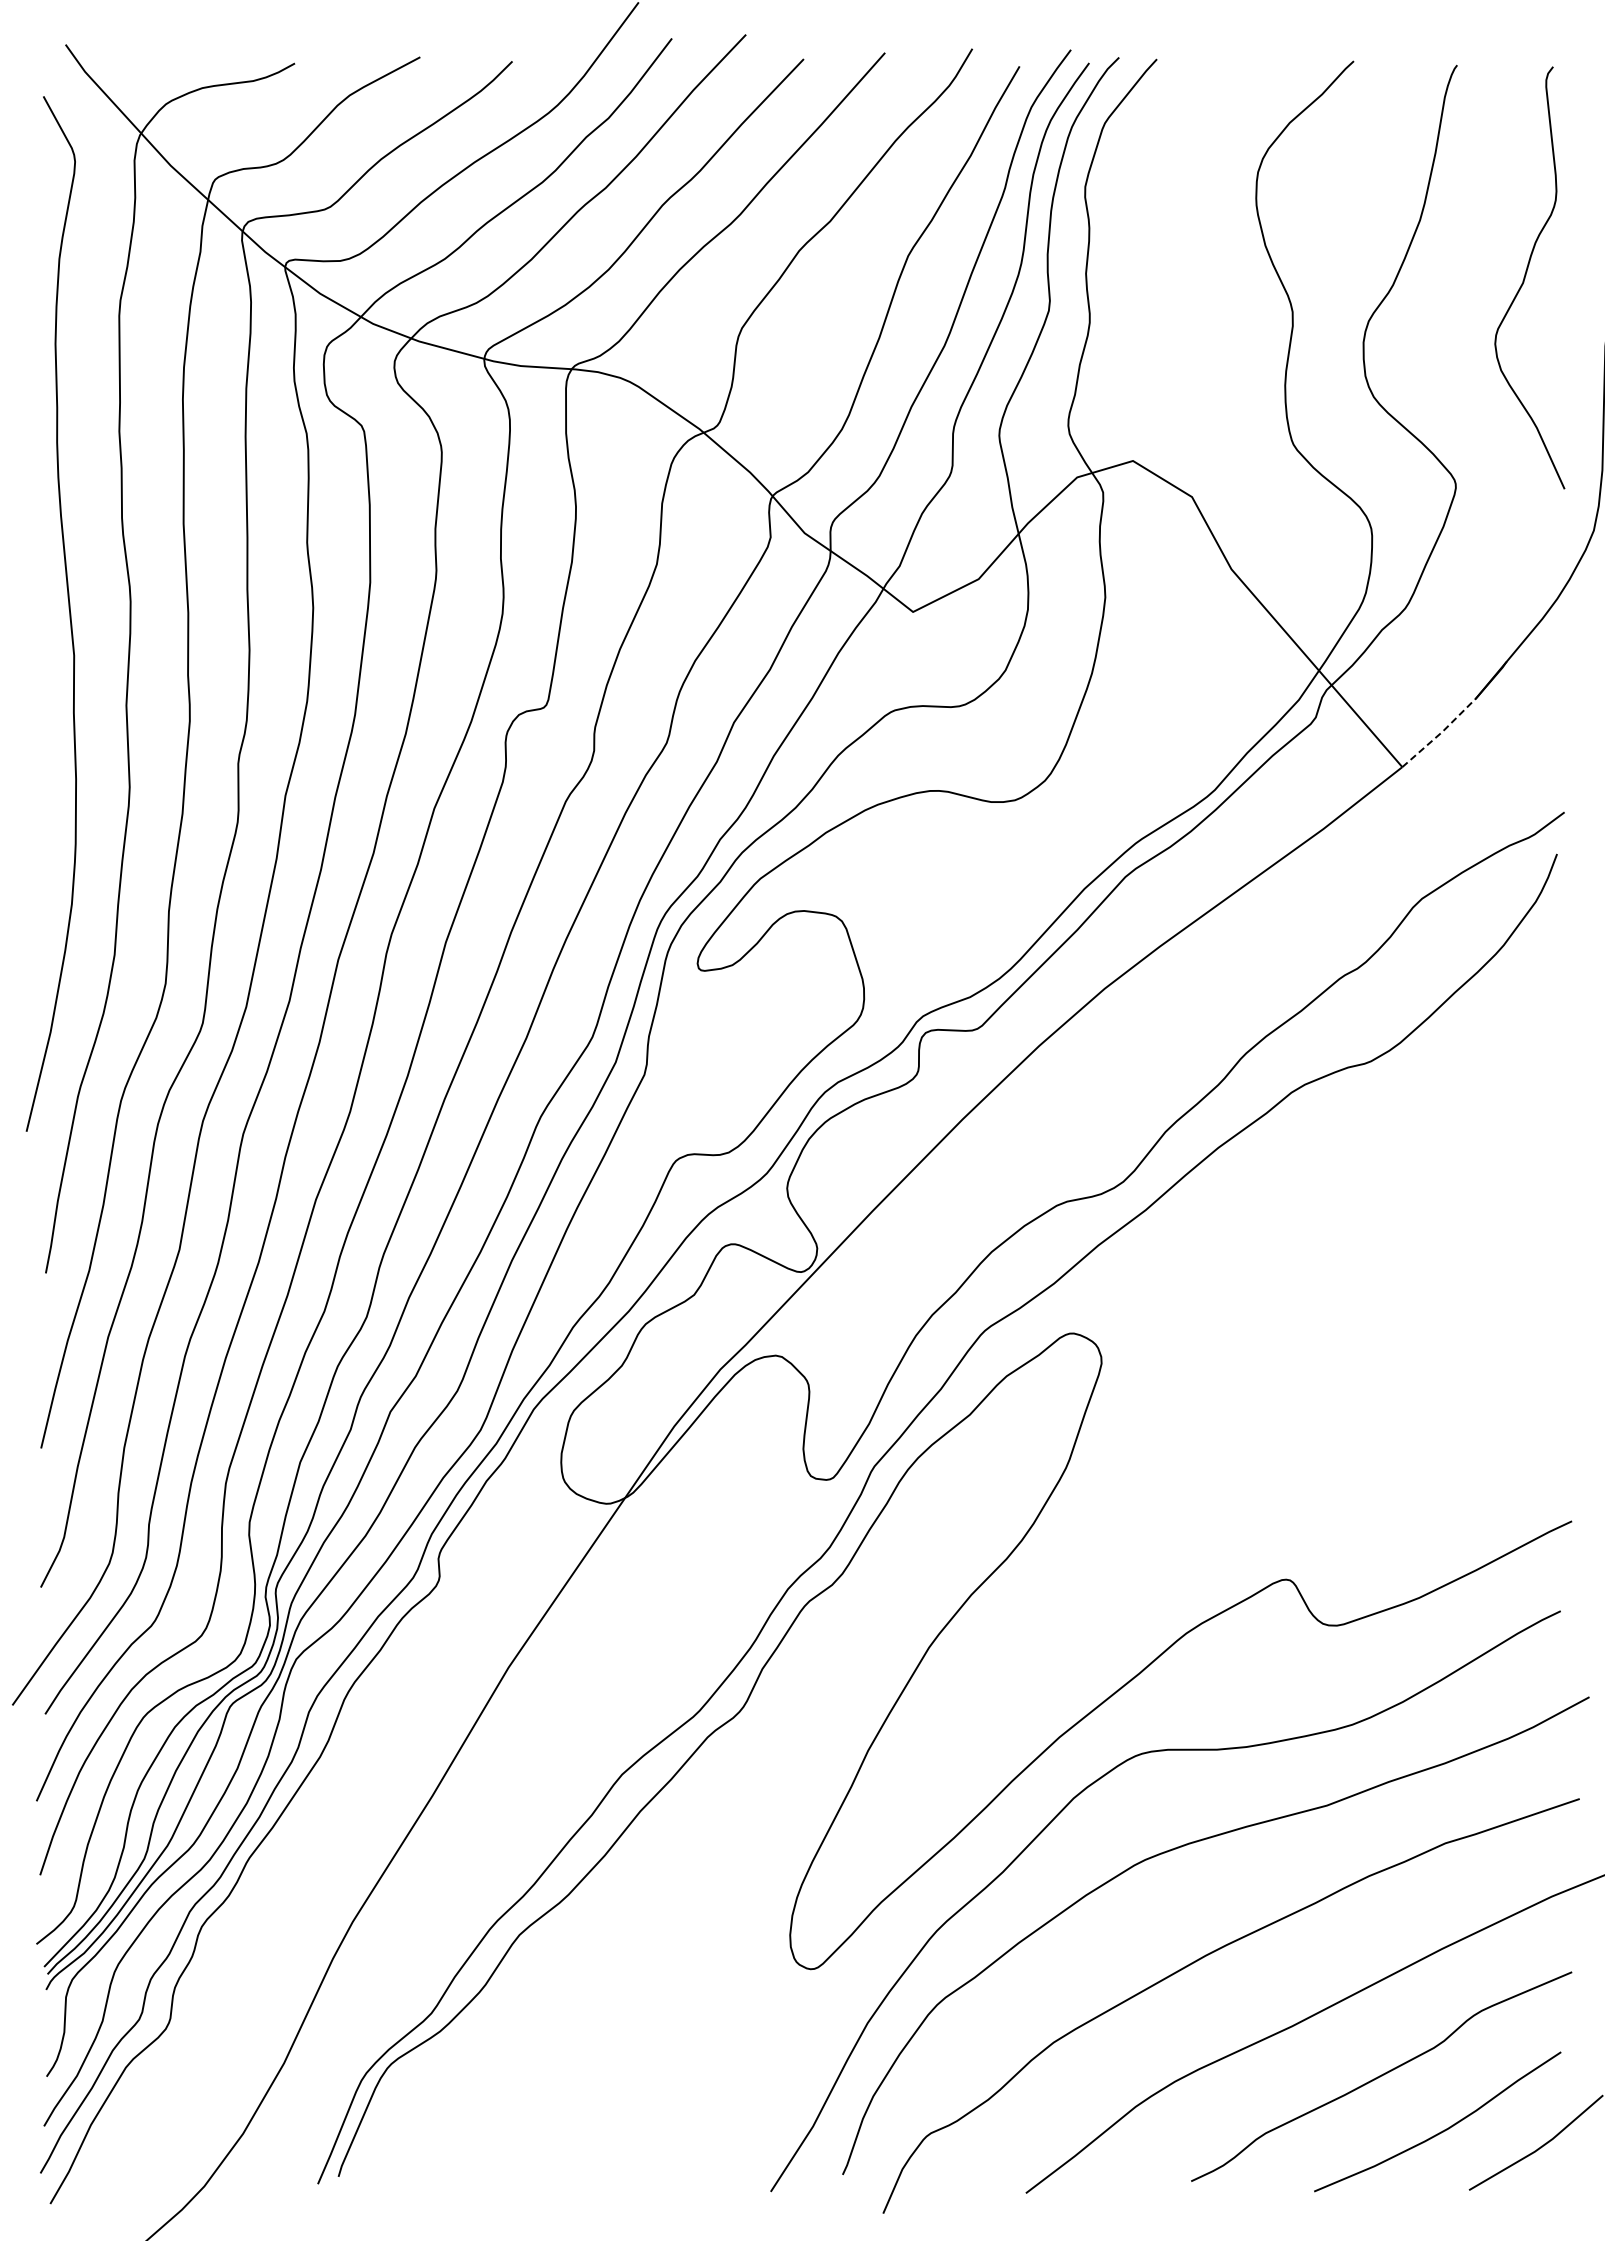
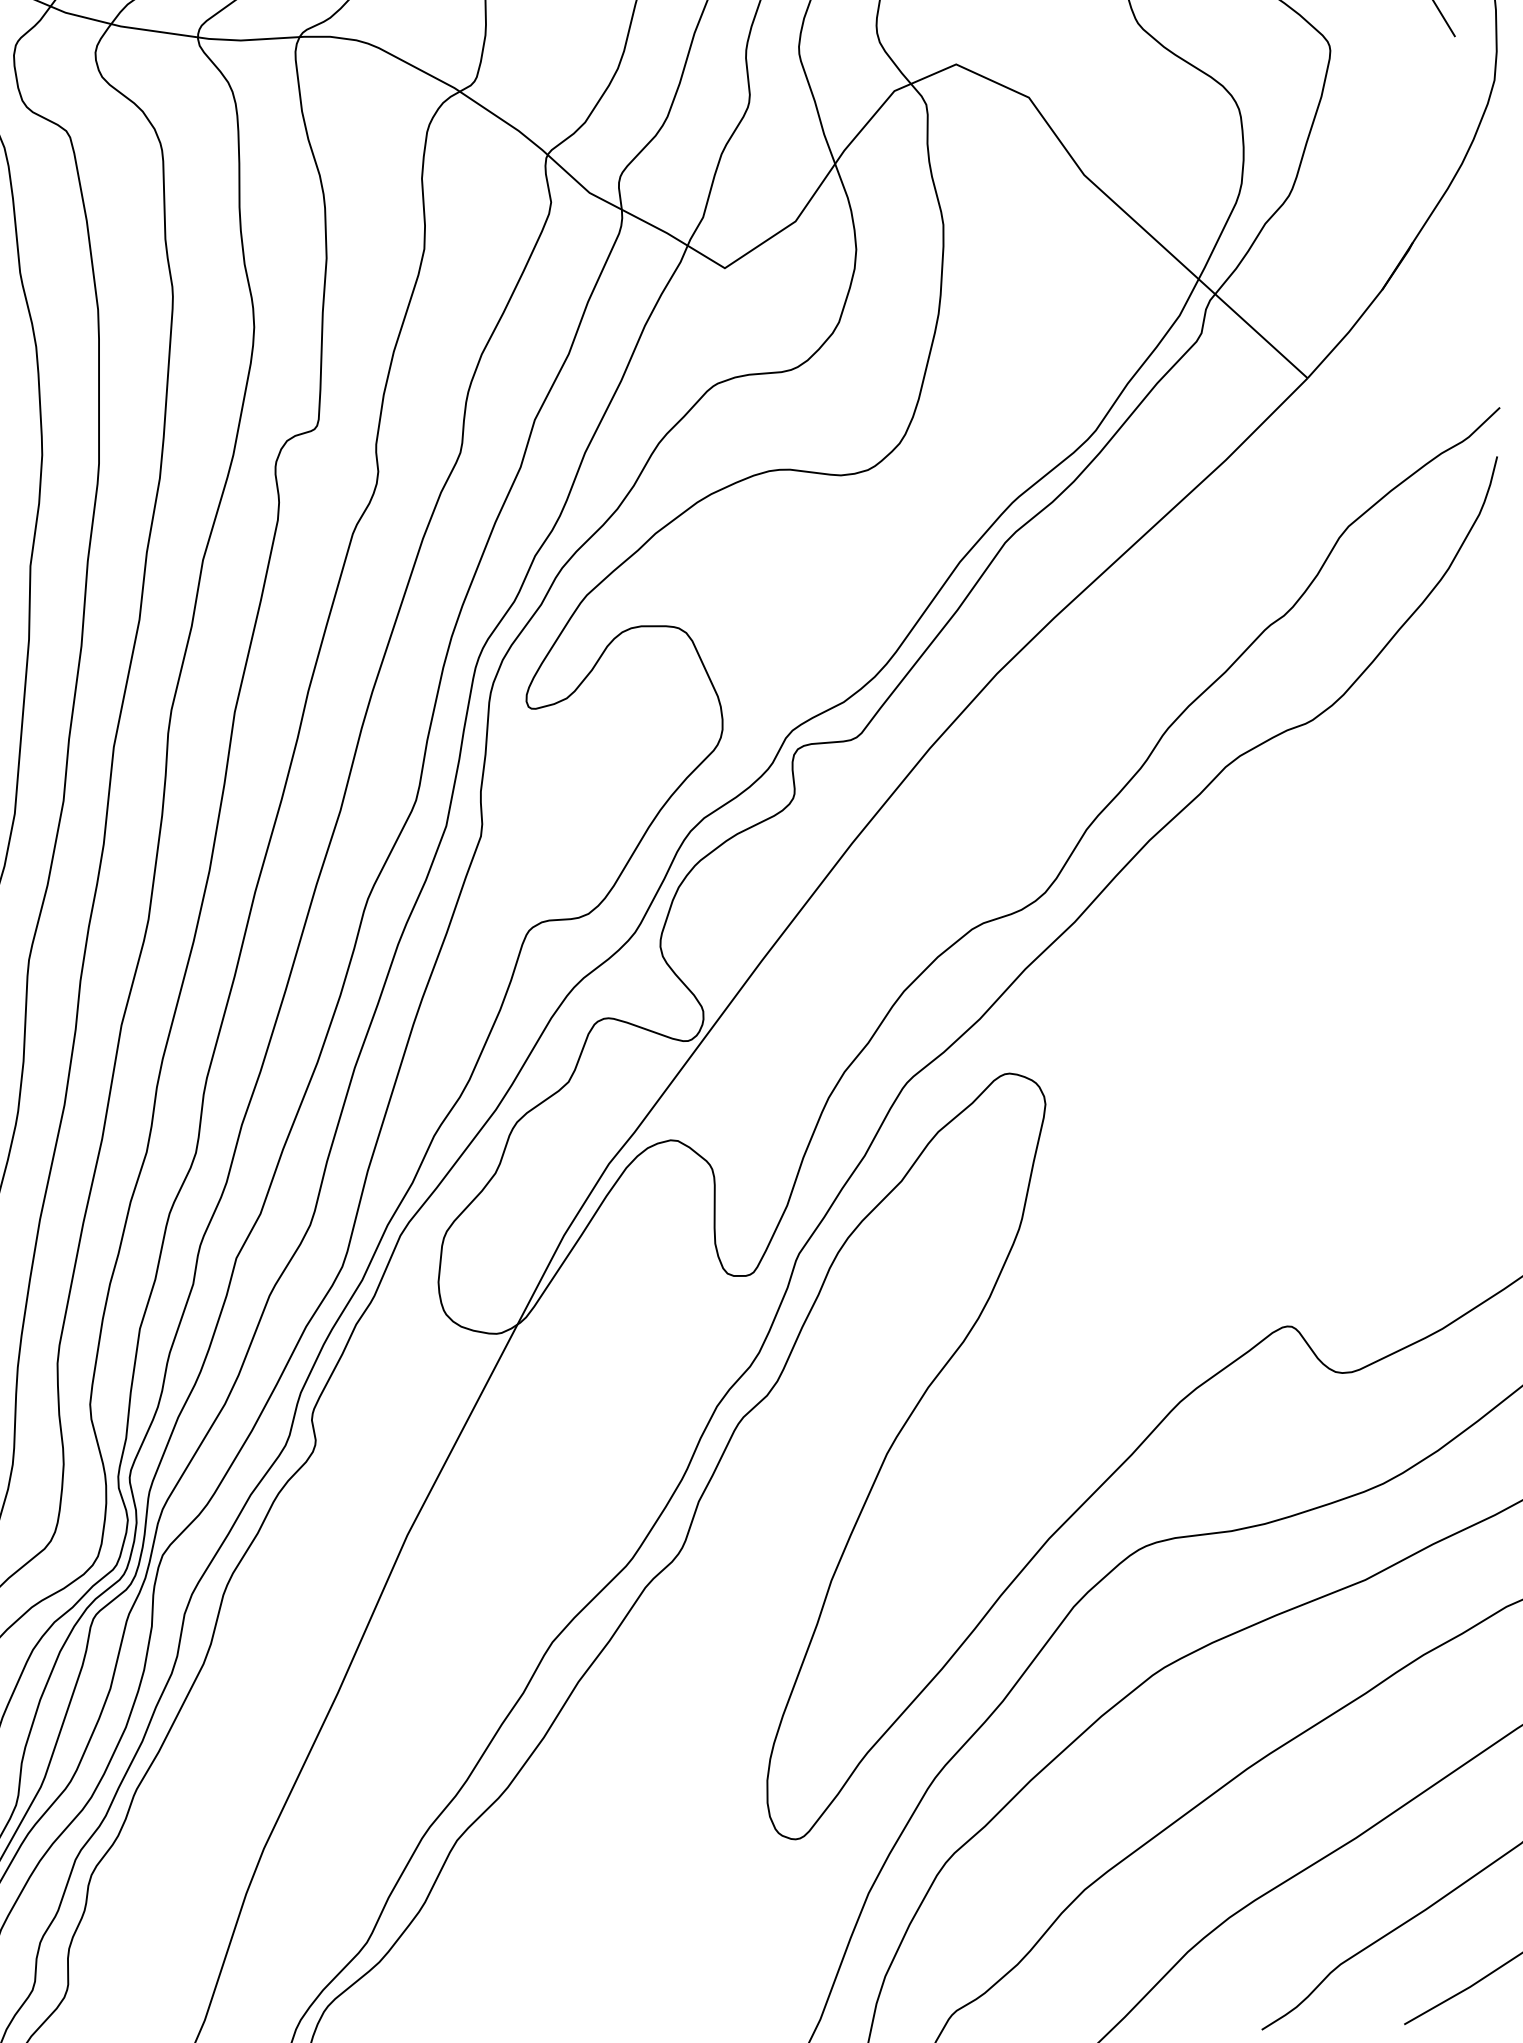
line: (1441, 733) -> (1347, 334), dashed -> solid

